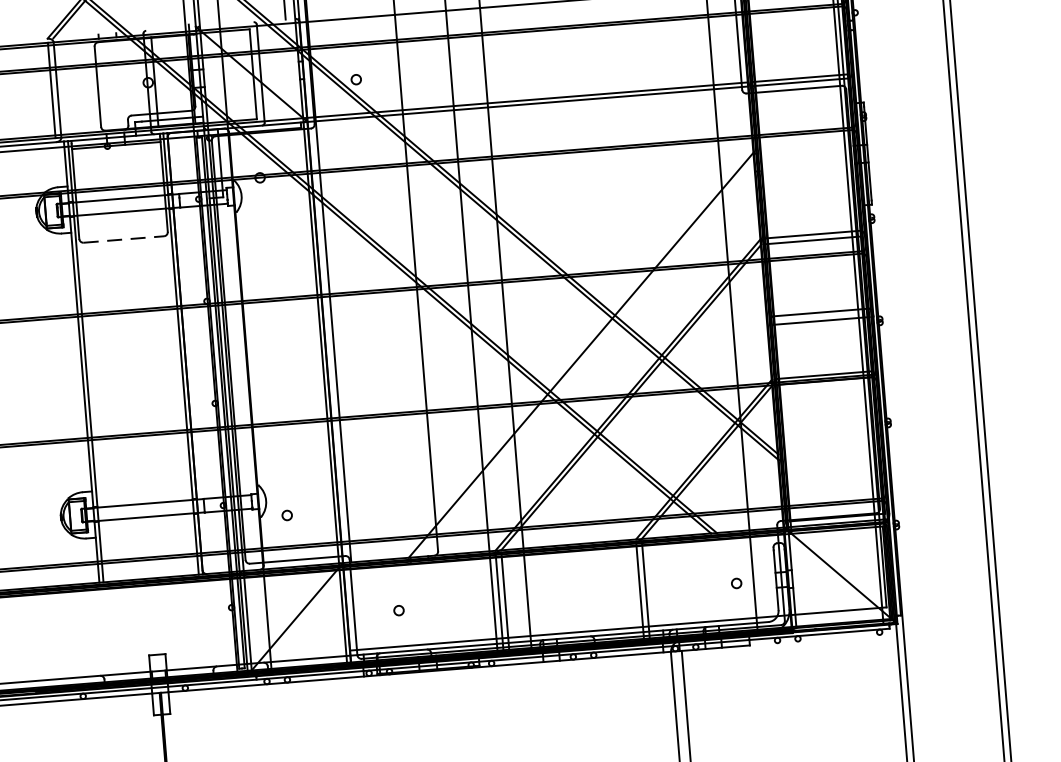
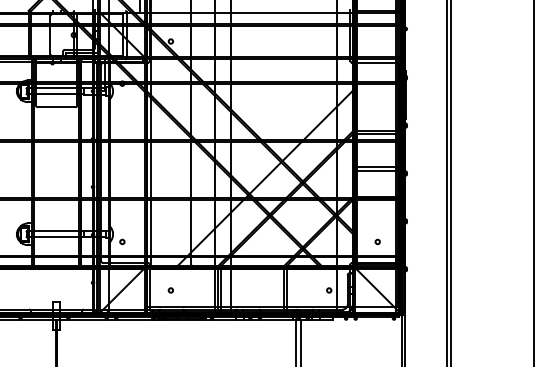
line: (123, 240) -> (56, 107), dashed -> solid
circle: (831, 470) -> (377, 241), added

